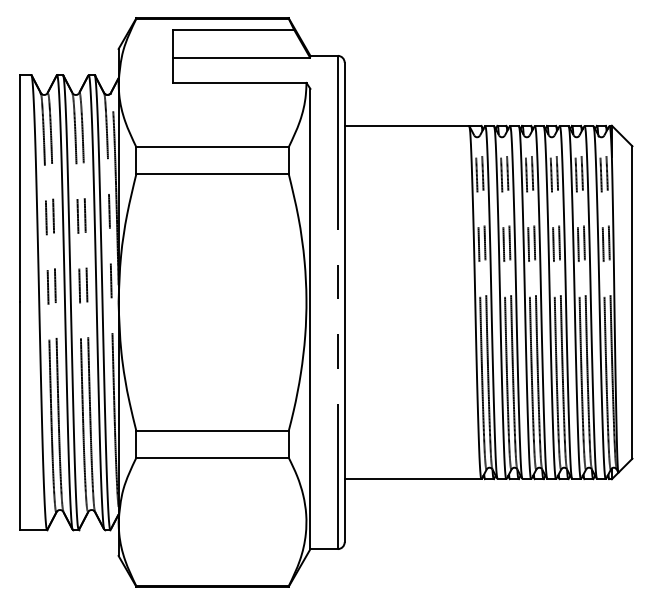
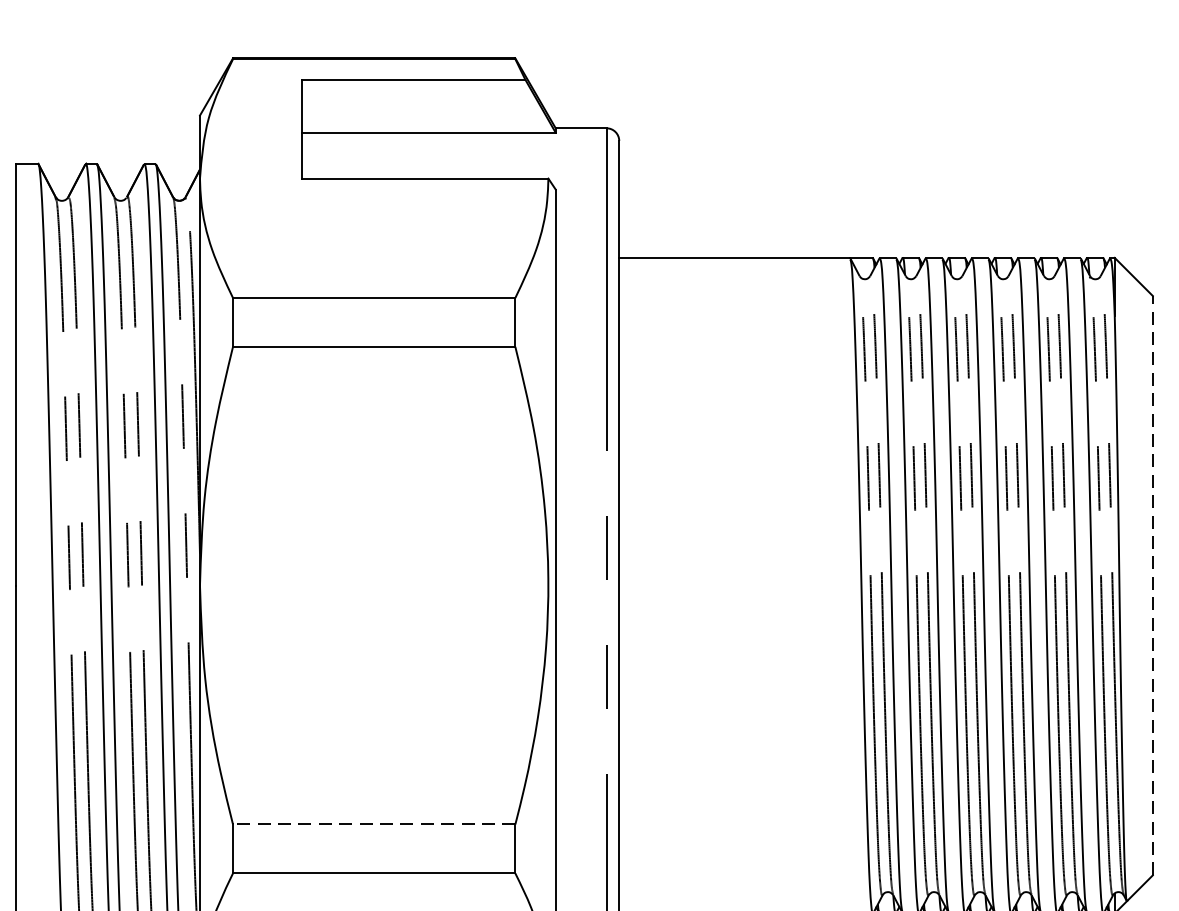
line: (632, 301) -> (1152, 583), solid -> dashed
line: (212, 431) -> (374, 824), solid -> dashed

